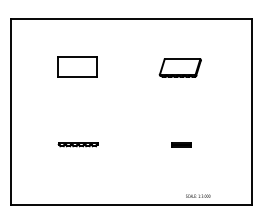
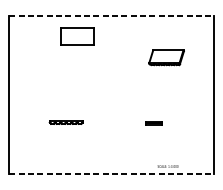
line: (131, 19) -> (111, 16), solid -> dashed
part: (77, 66) -> (77, 36), moved
part: (179, 67) -> (165, 57), moved
line: (131, 204) -> (111, 173), solid -> dashed

